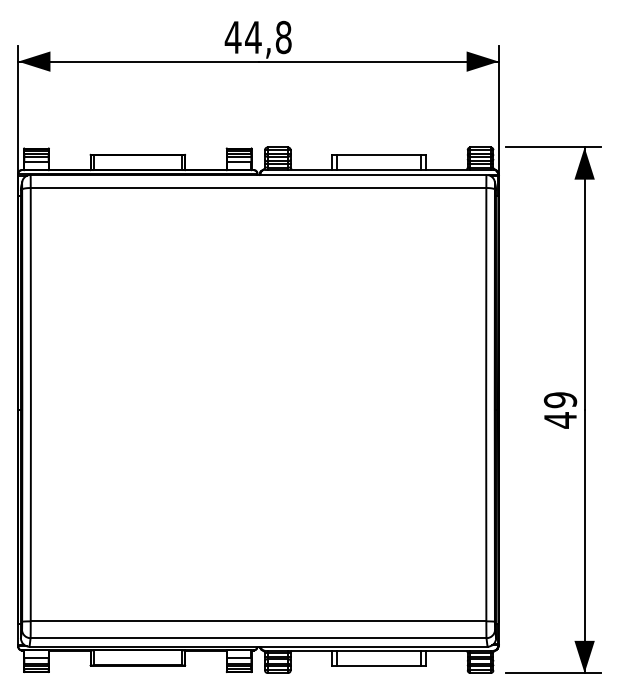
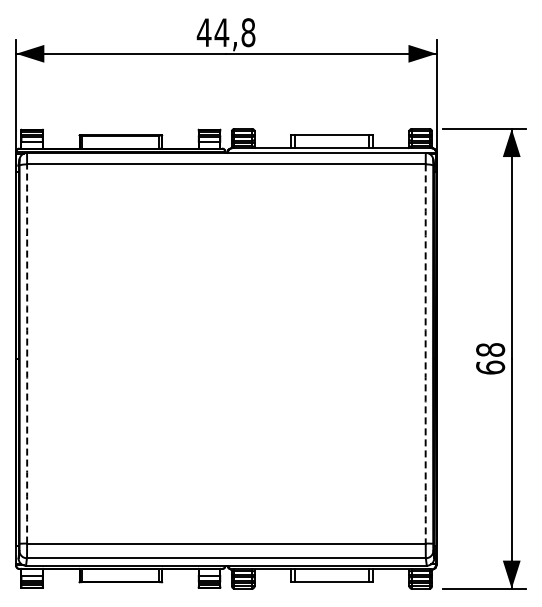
arc: (31, 404) -> (27, 353), solid -> dashed
arc: (486, 404) -> (425, 353), solid -> dashed
text: (560, 411) -> (490, 359), 49 -> 68

